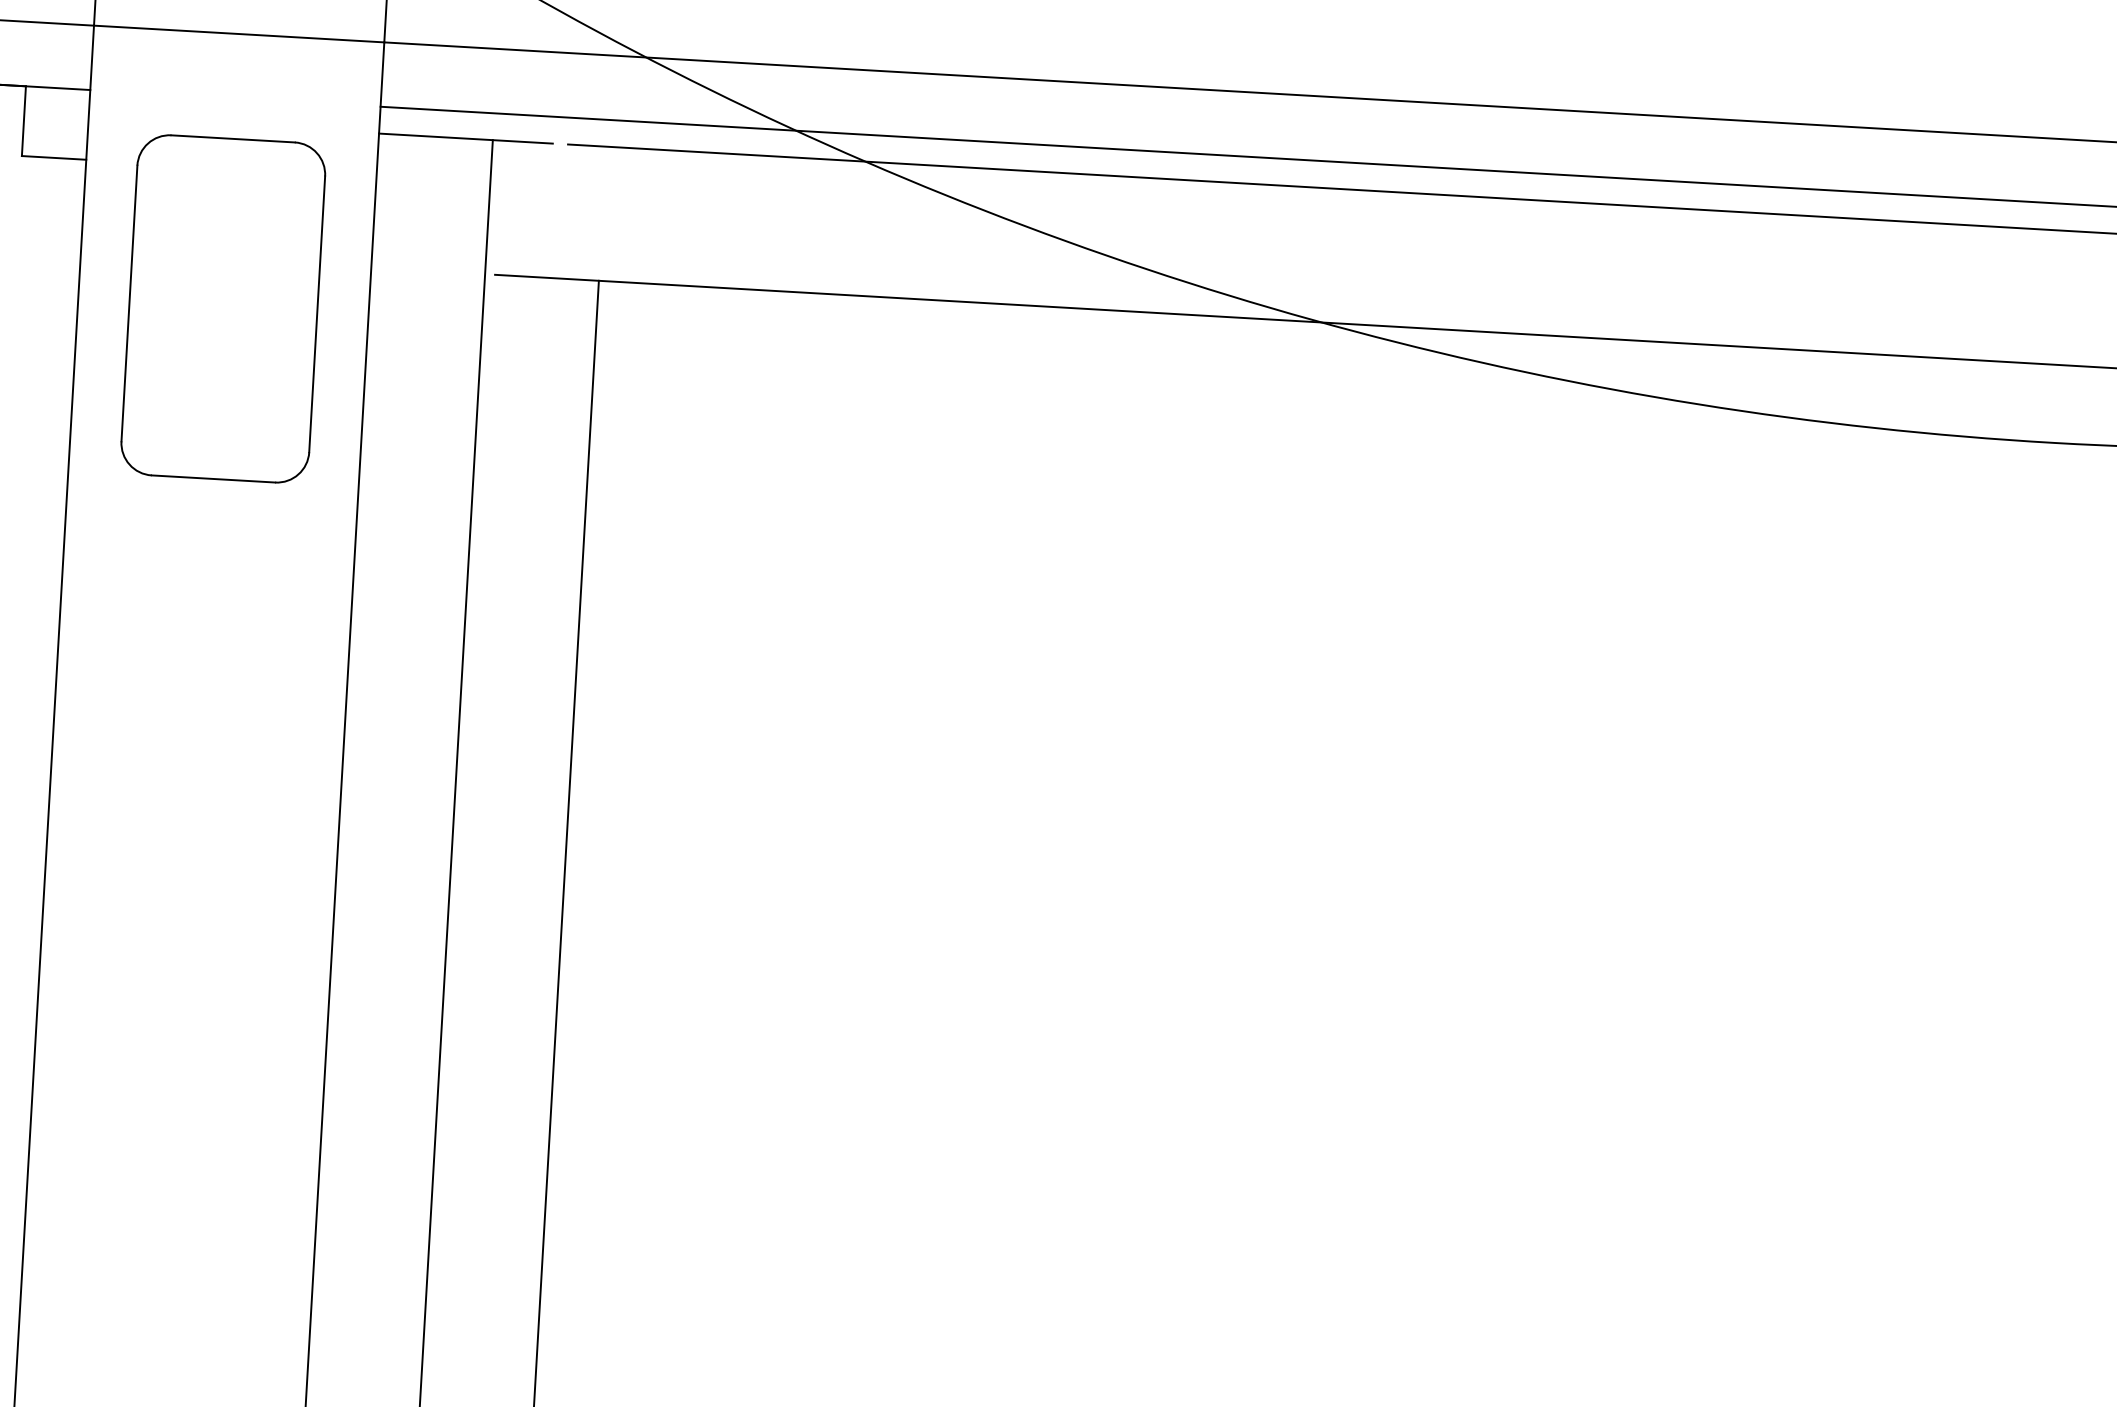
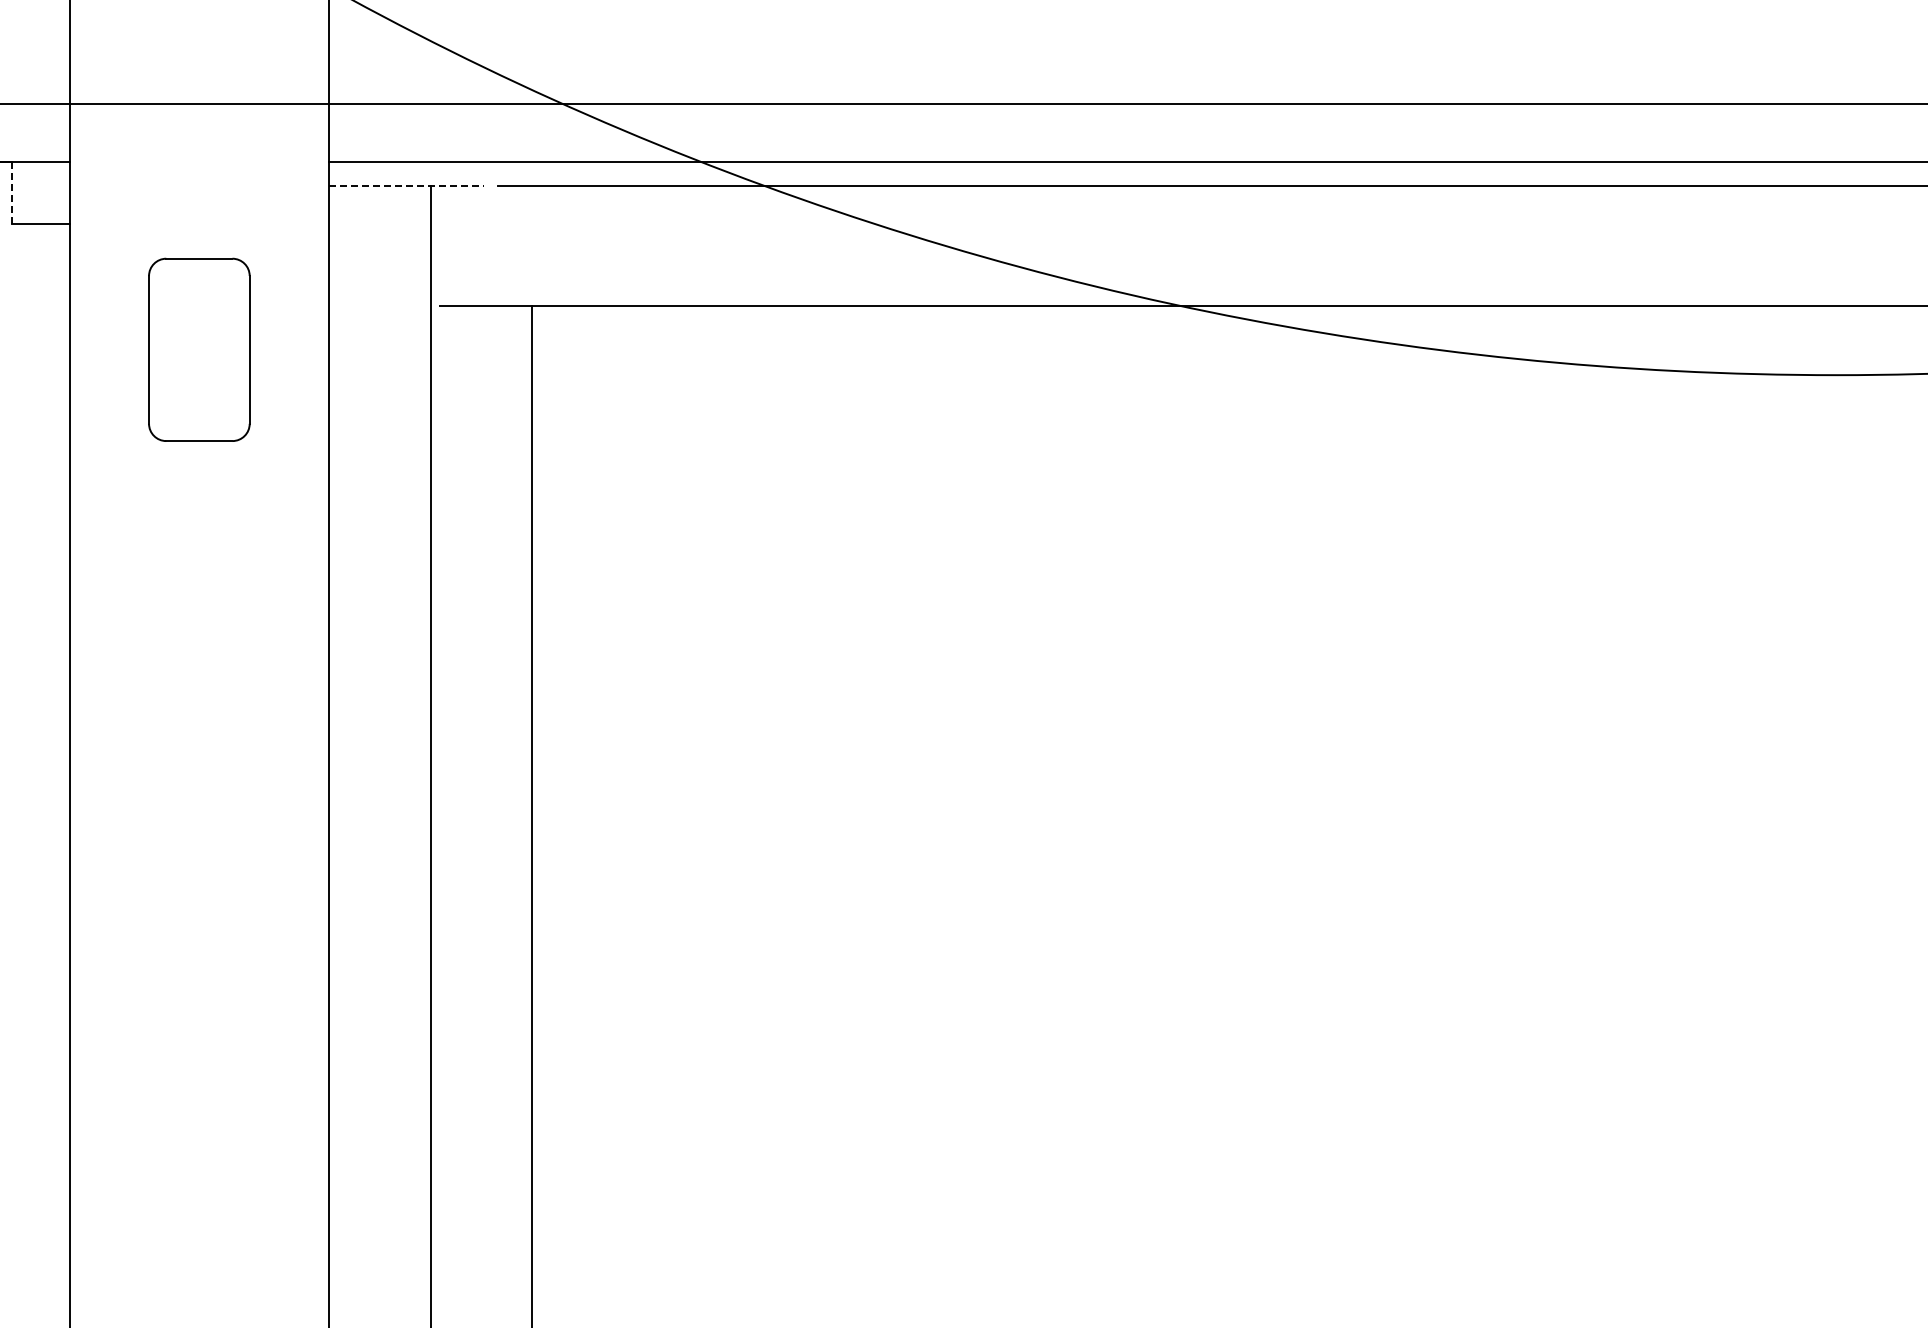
line: (24, 120) -> (12, 192), solid -> dashed
line: (465, 138) -> (406, 185), solid -> dashed
part: (223, 308) -> (199, 349), size x0.6

